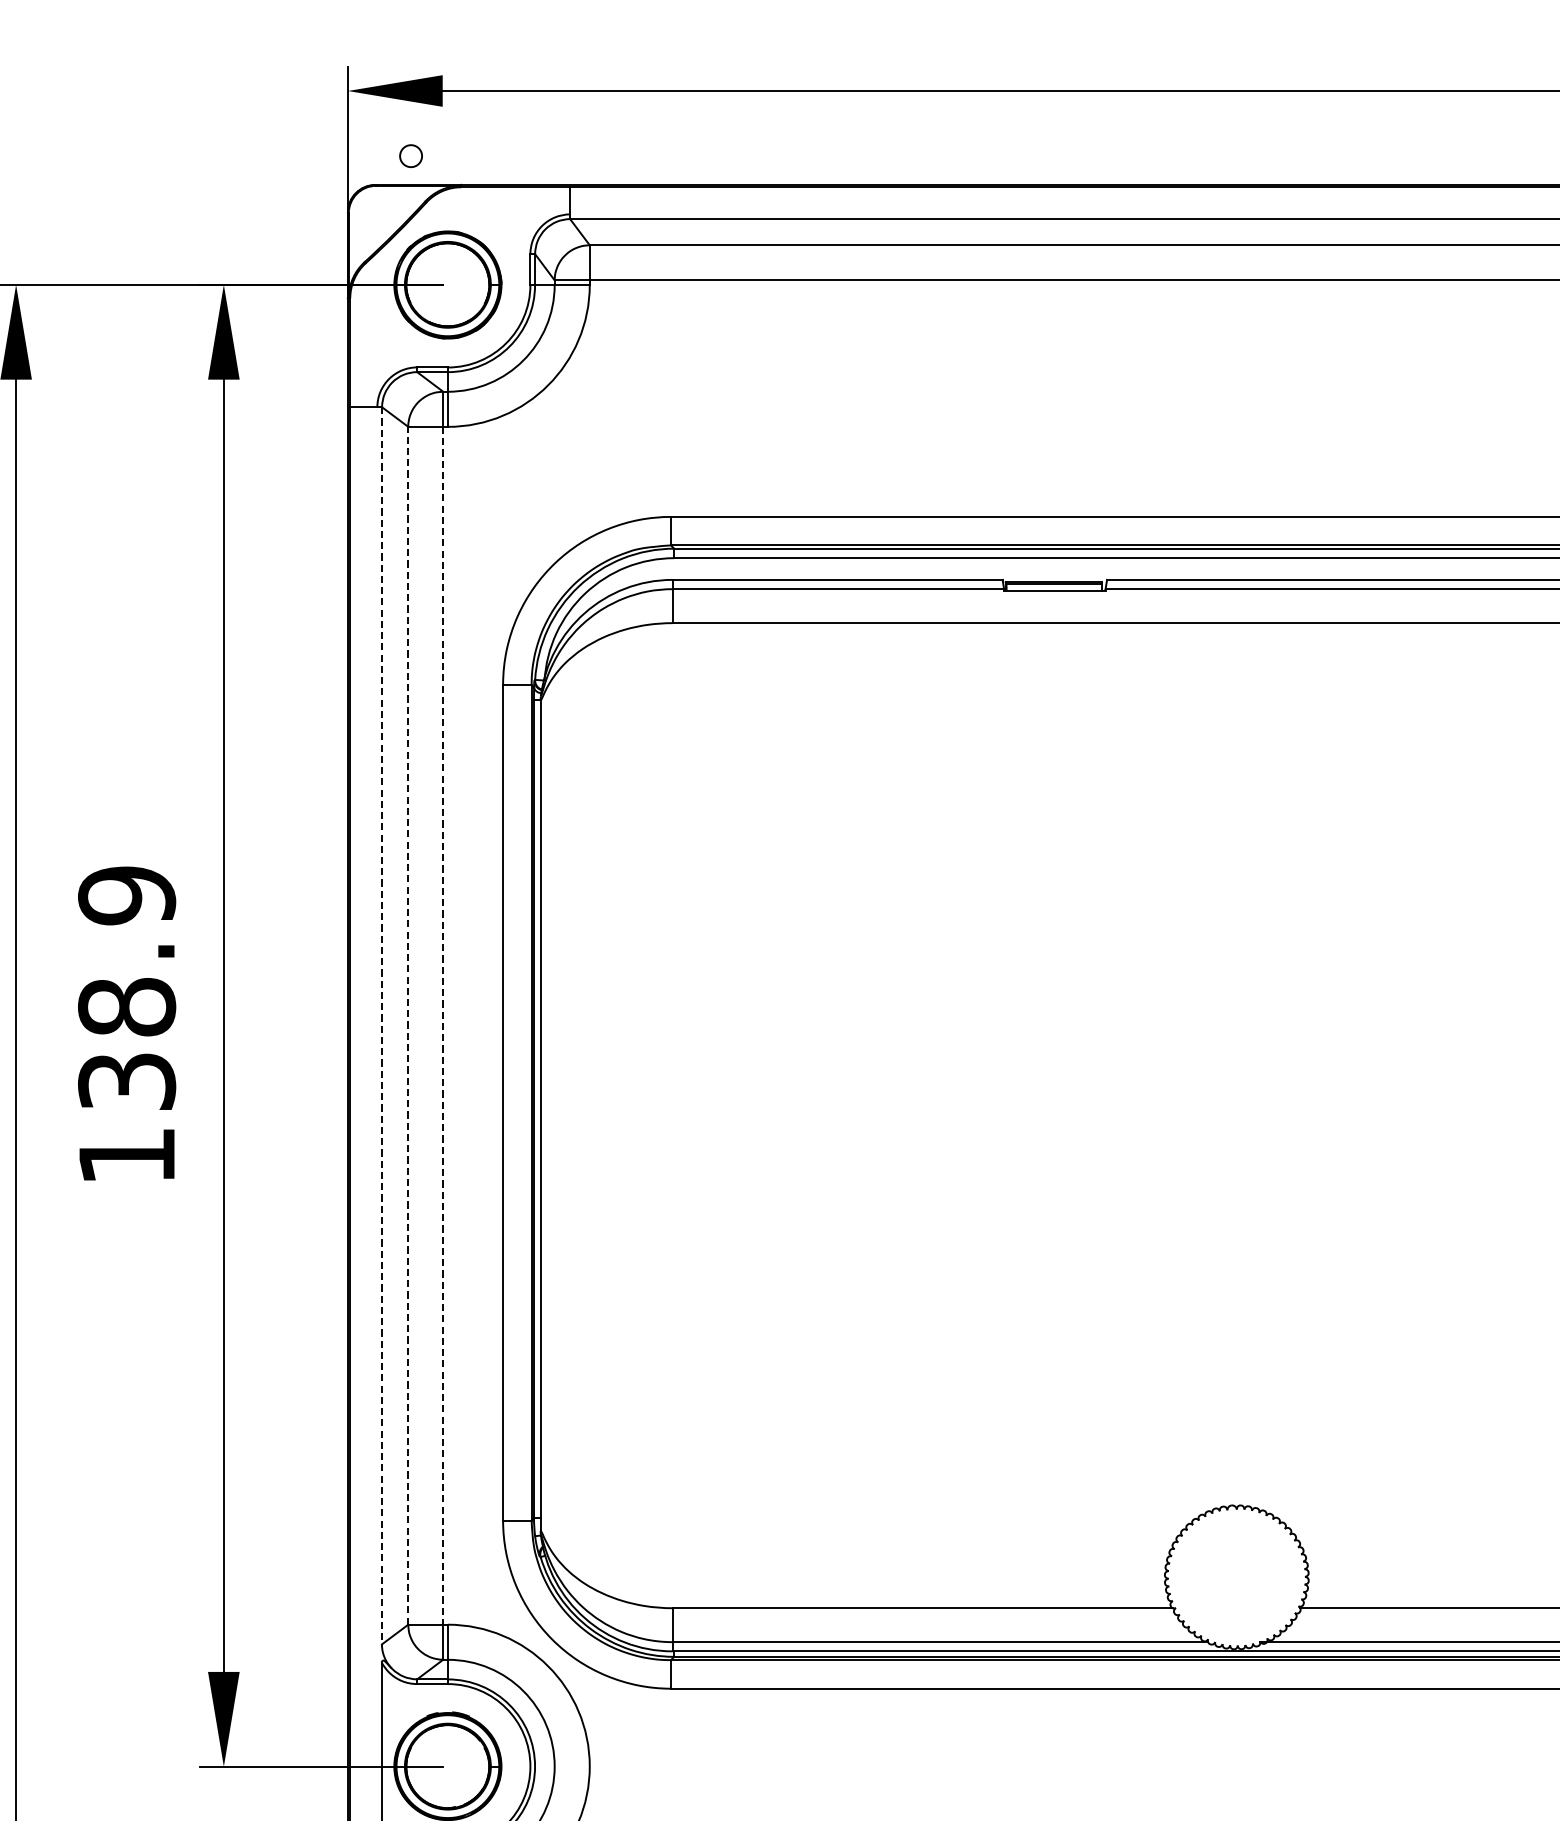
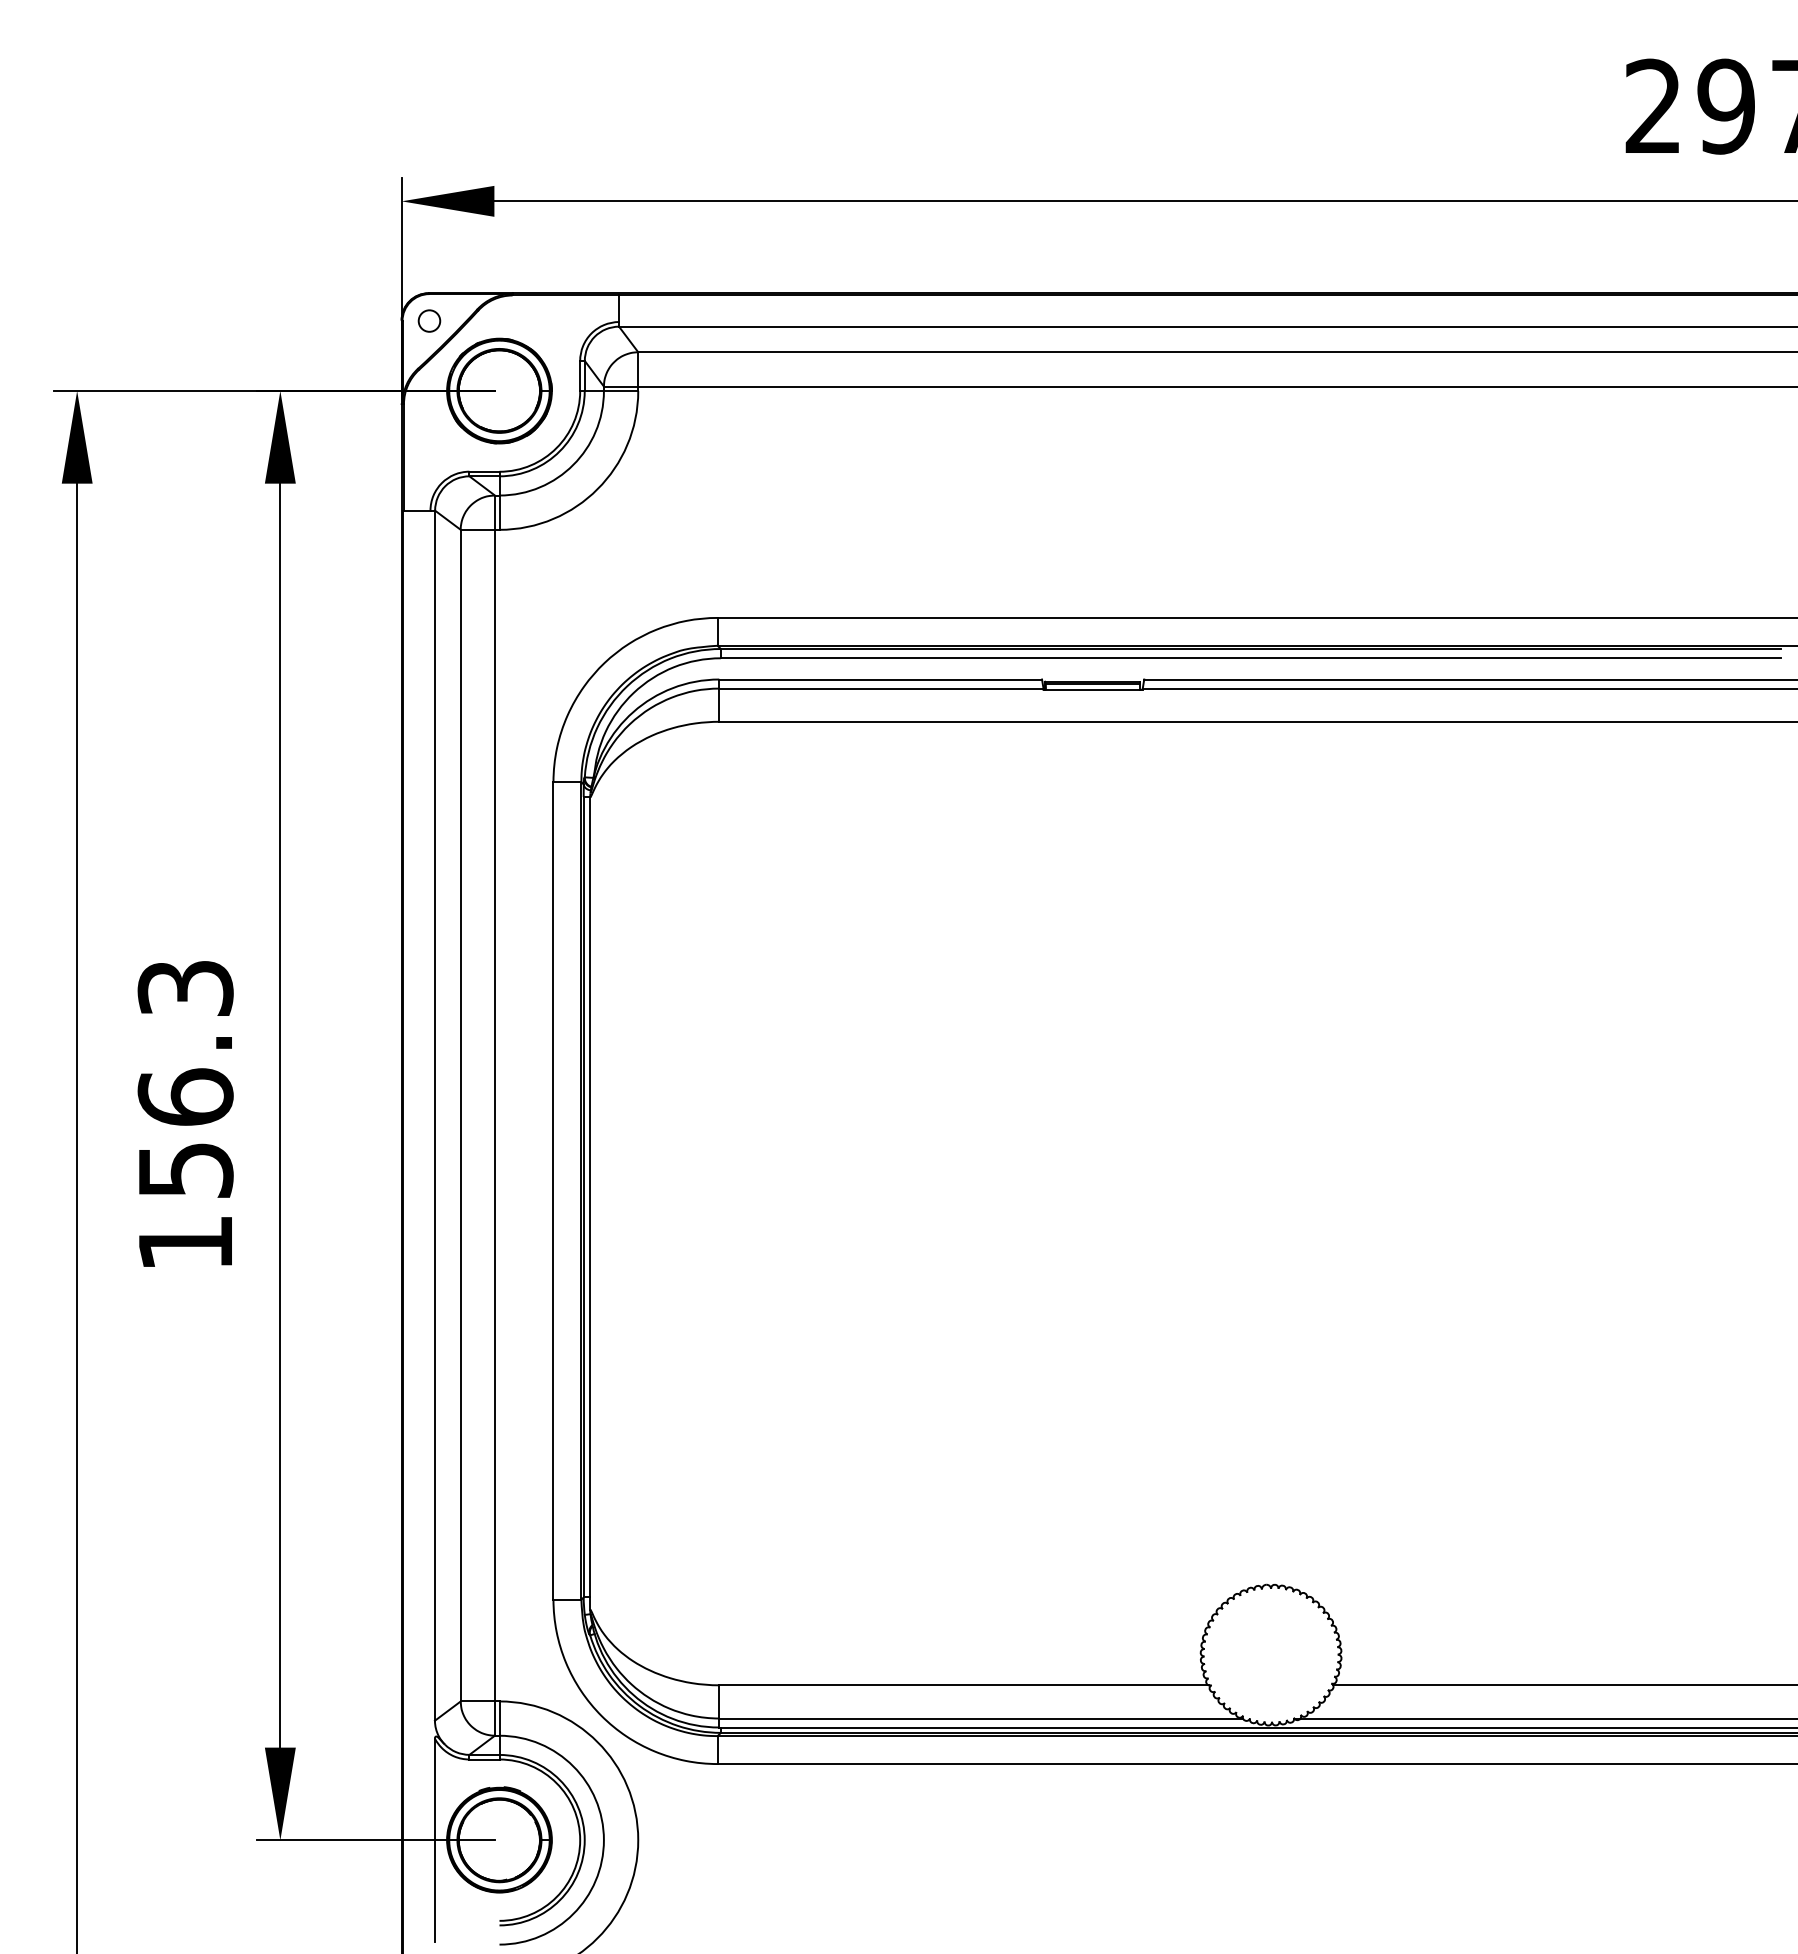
circle: (411, 155) -> (429, 320), moved
text: (126, 987) -> (185, 1078), 138.9 -> 156.3
line: (408, 1025) -> (460, 1115), dashed -> solid
line: (442, 1025) -> (494, 1115), dashed -> solid
line: (381, 1026) -> (434, 1116), dashed -> solid

